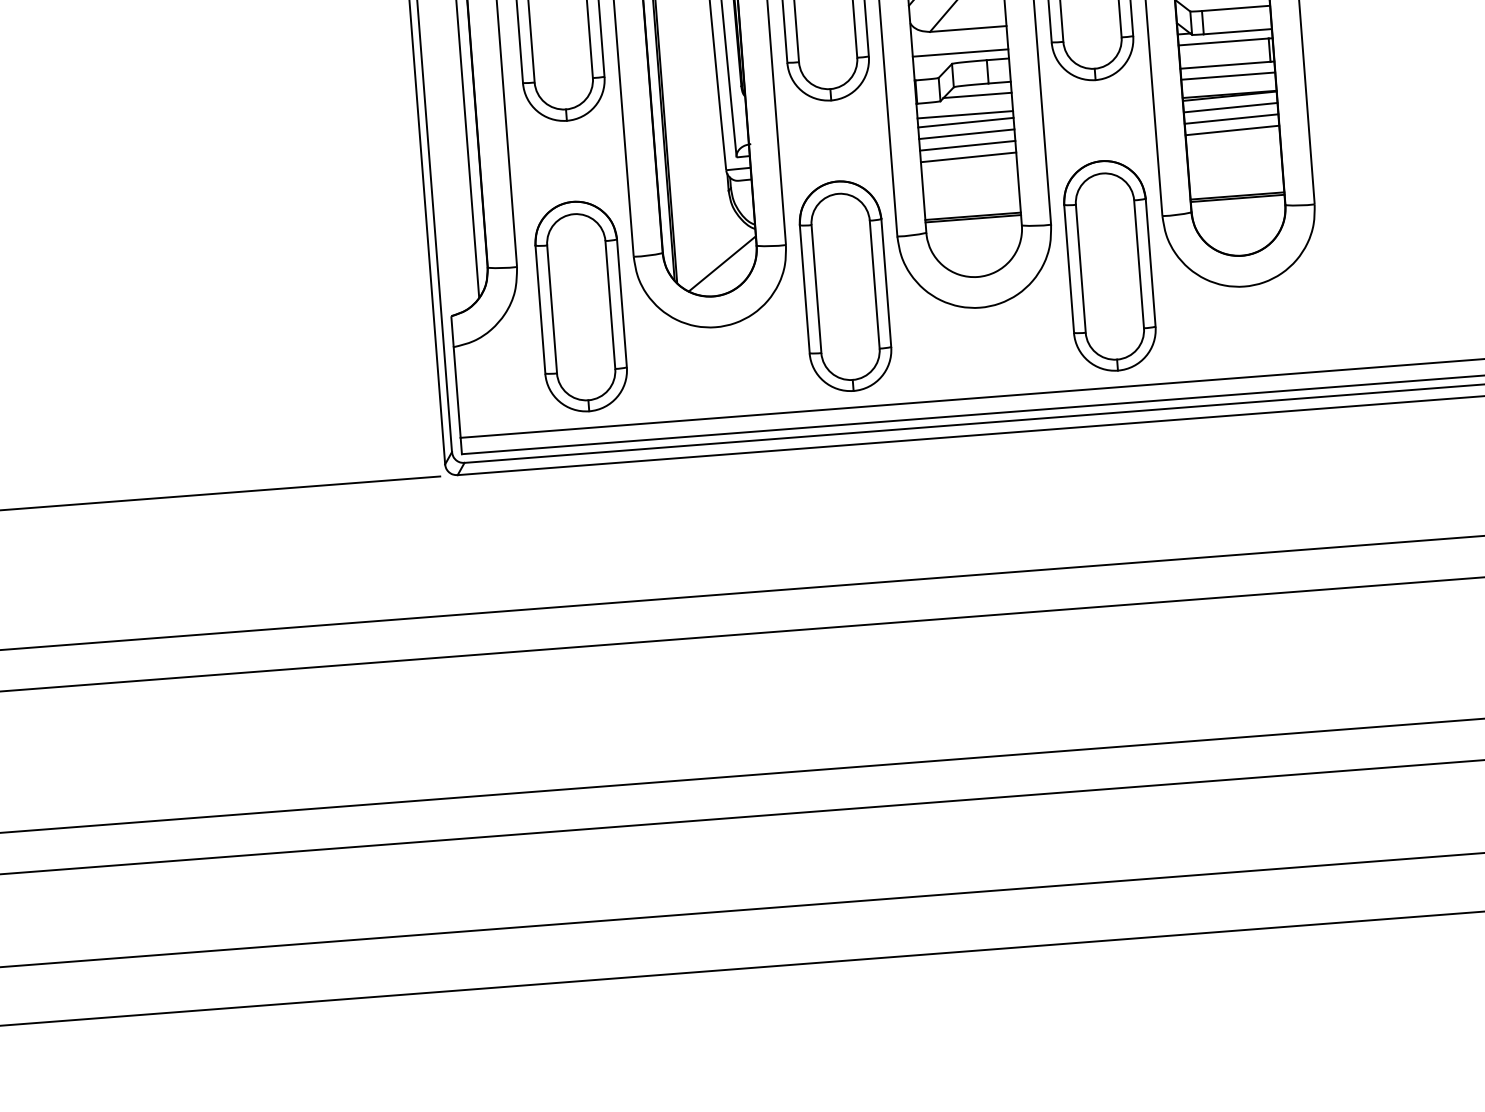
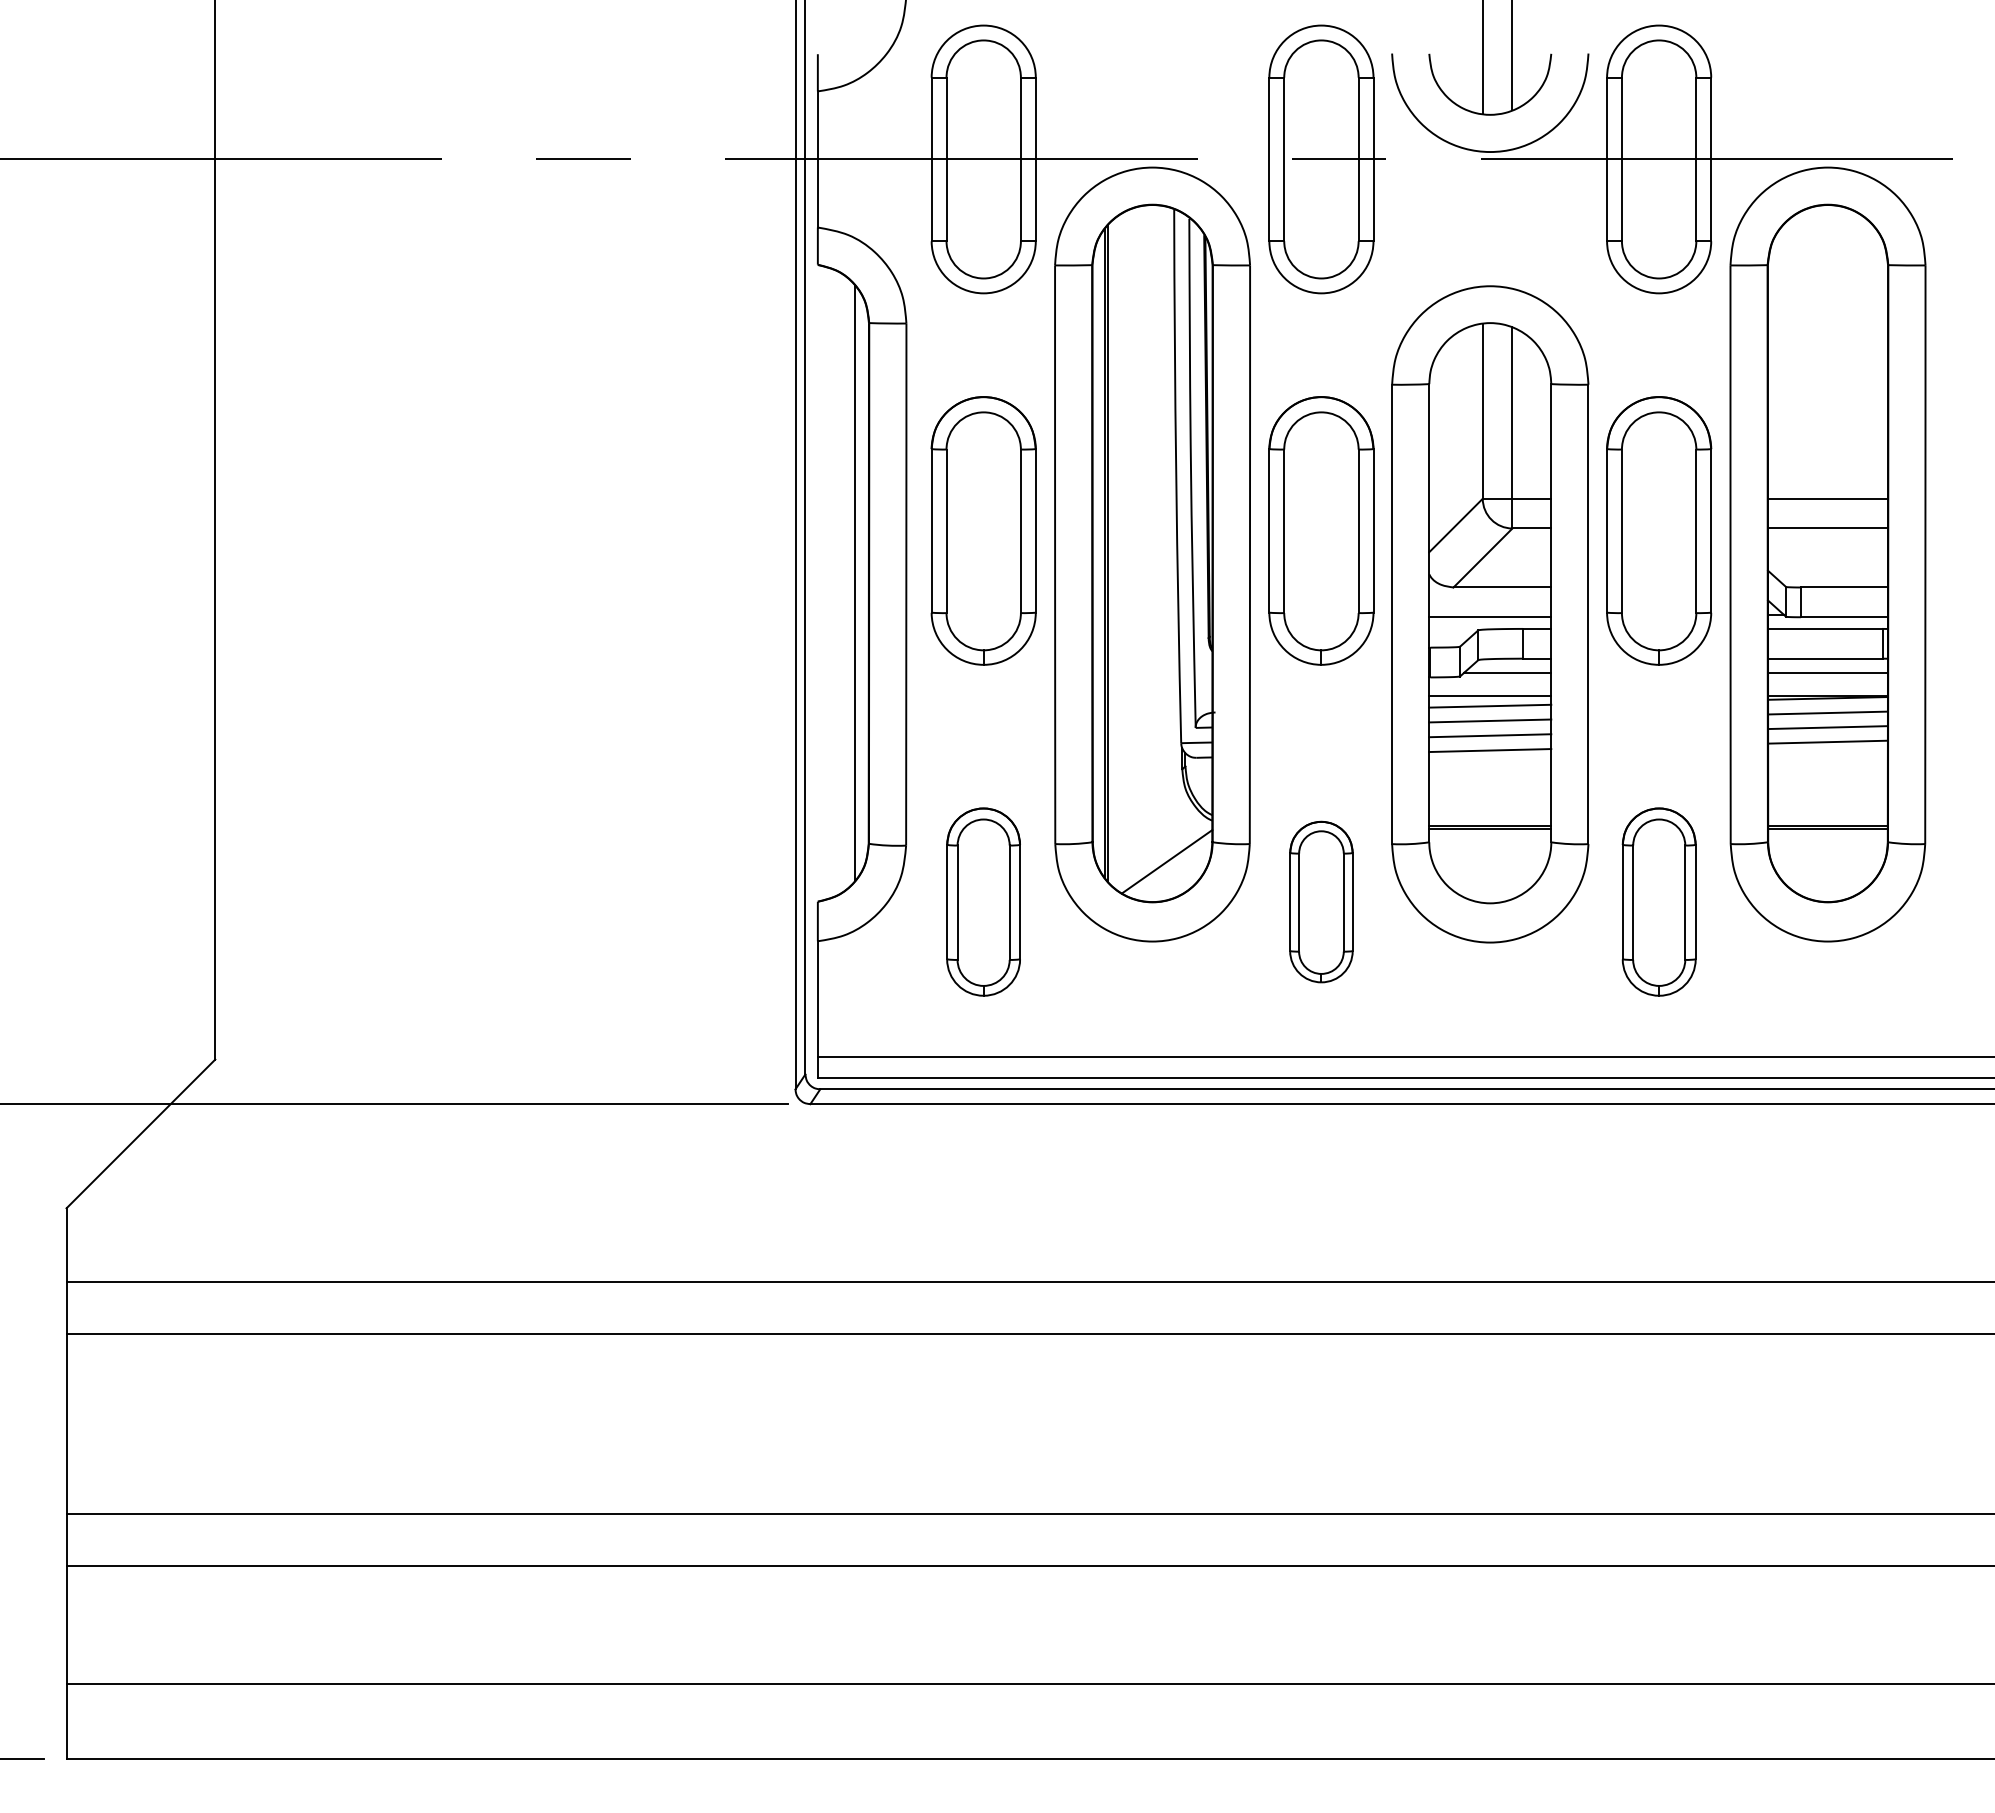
part: (1110, 265) -> (1659, 901), size x0.7
part: (845, 285) -> (1321, 901), size x0.6
part: (580, 306) -> (983, 901), size x0.7

